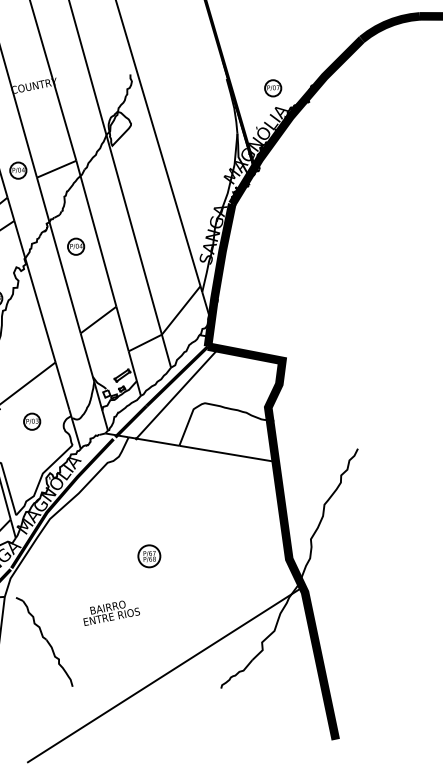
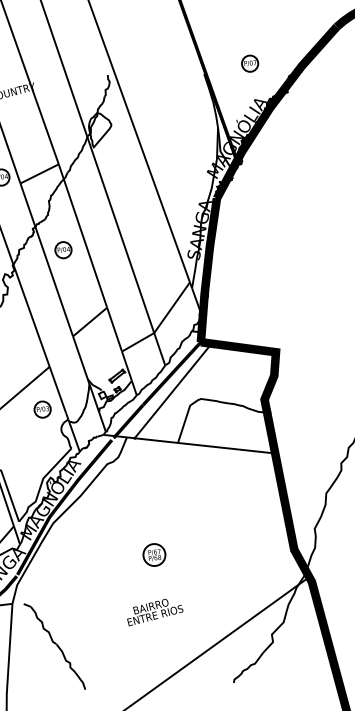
part: (273, 88) -> (250, 63), moved
part: (32, 421) -> (43, 409), moved
text: (111, 612) -> (154, 611), moved

